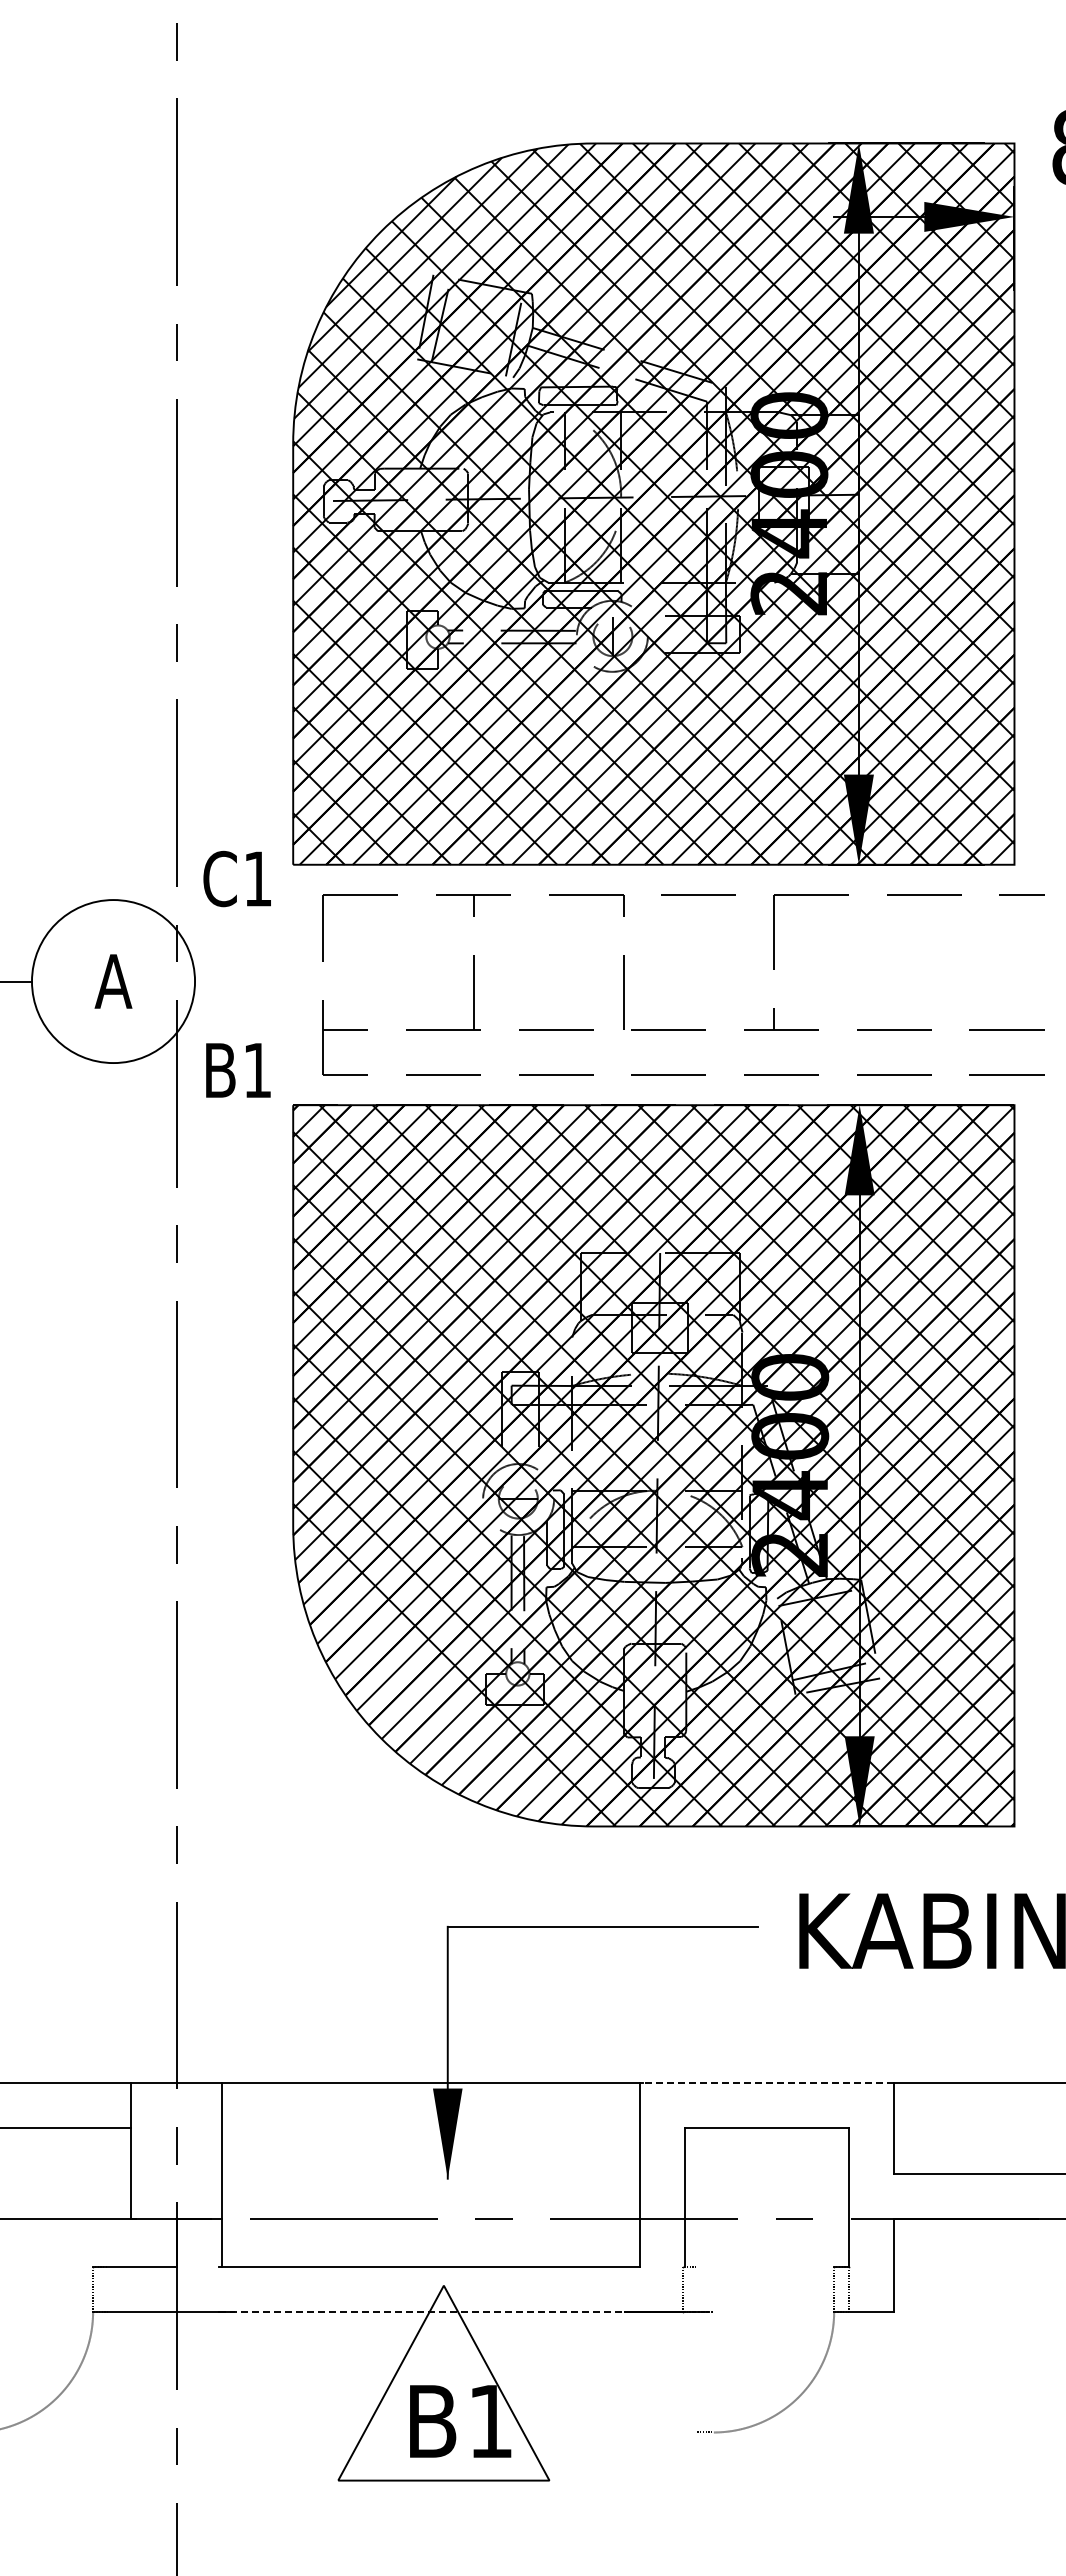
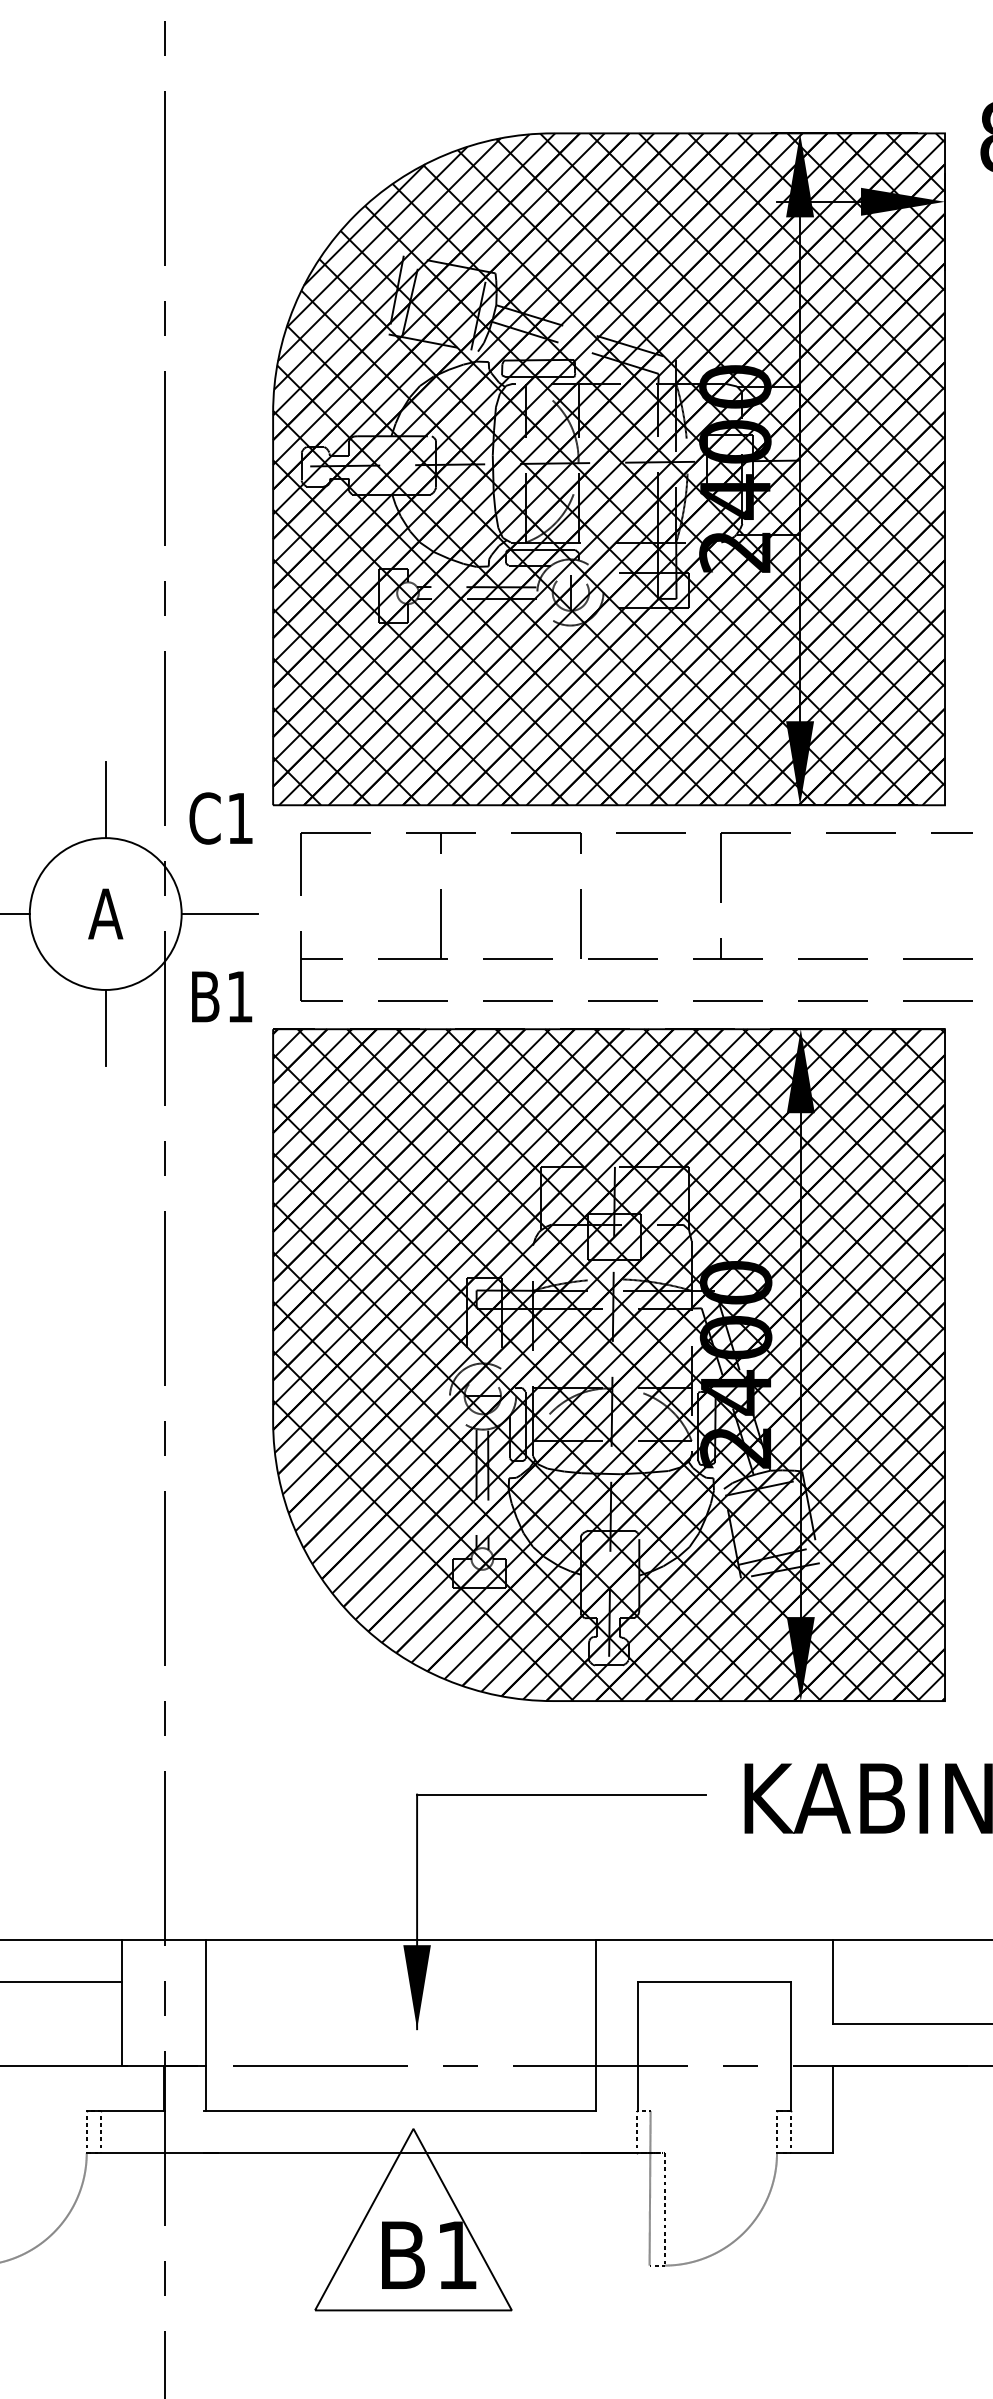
line: (113, 859) -> (105, 800), added
line: (235, 981) -> (219, 913), added
line: (113, 1103) -> (105, 1027), added
line: (766, 2083) -> (714, 1940), dashed -> solid
line: (108, 2288) -> (101, 2131), added
line: (430, 2311) -> (401, 2152), dashed -> solid
line: (697, 2349) -> (649, 2188), added
line: (713, 2371) -> (664, 2208), added

